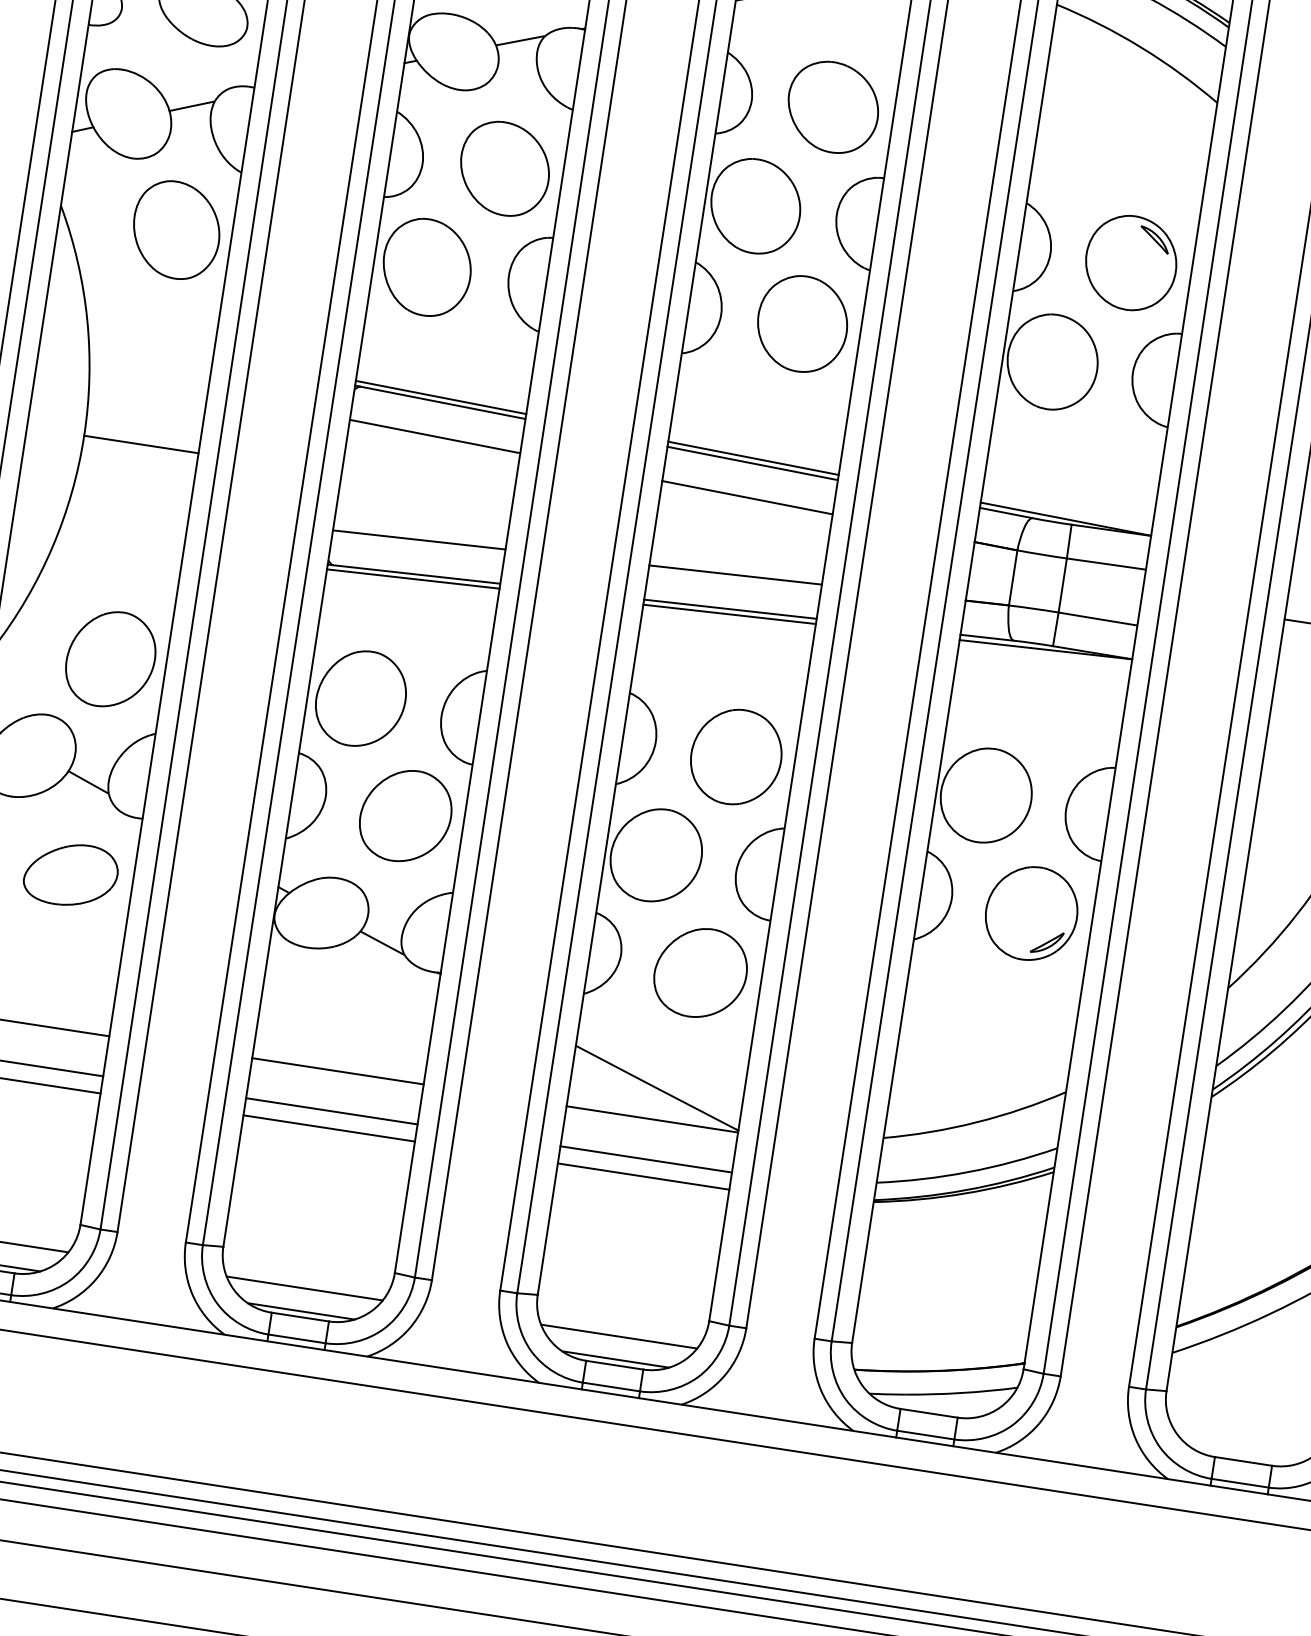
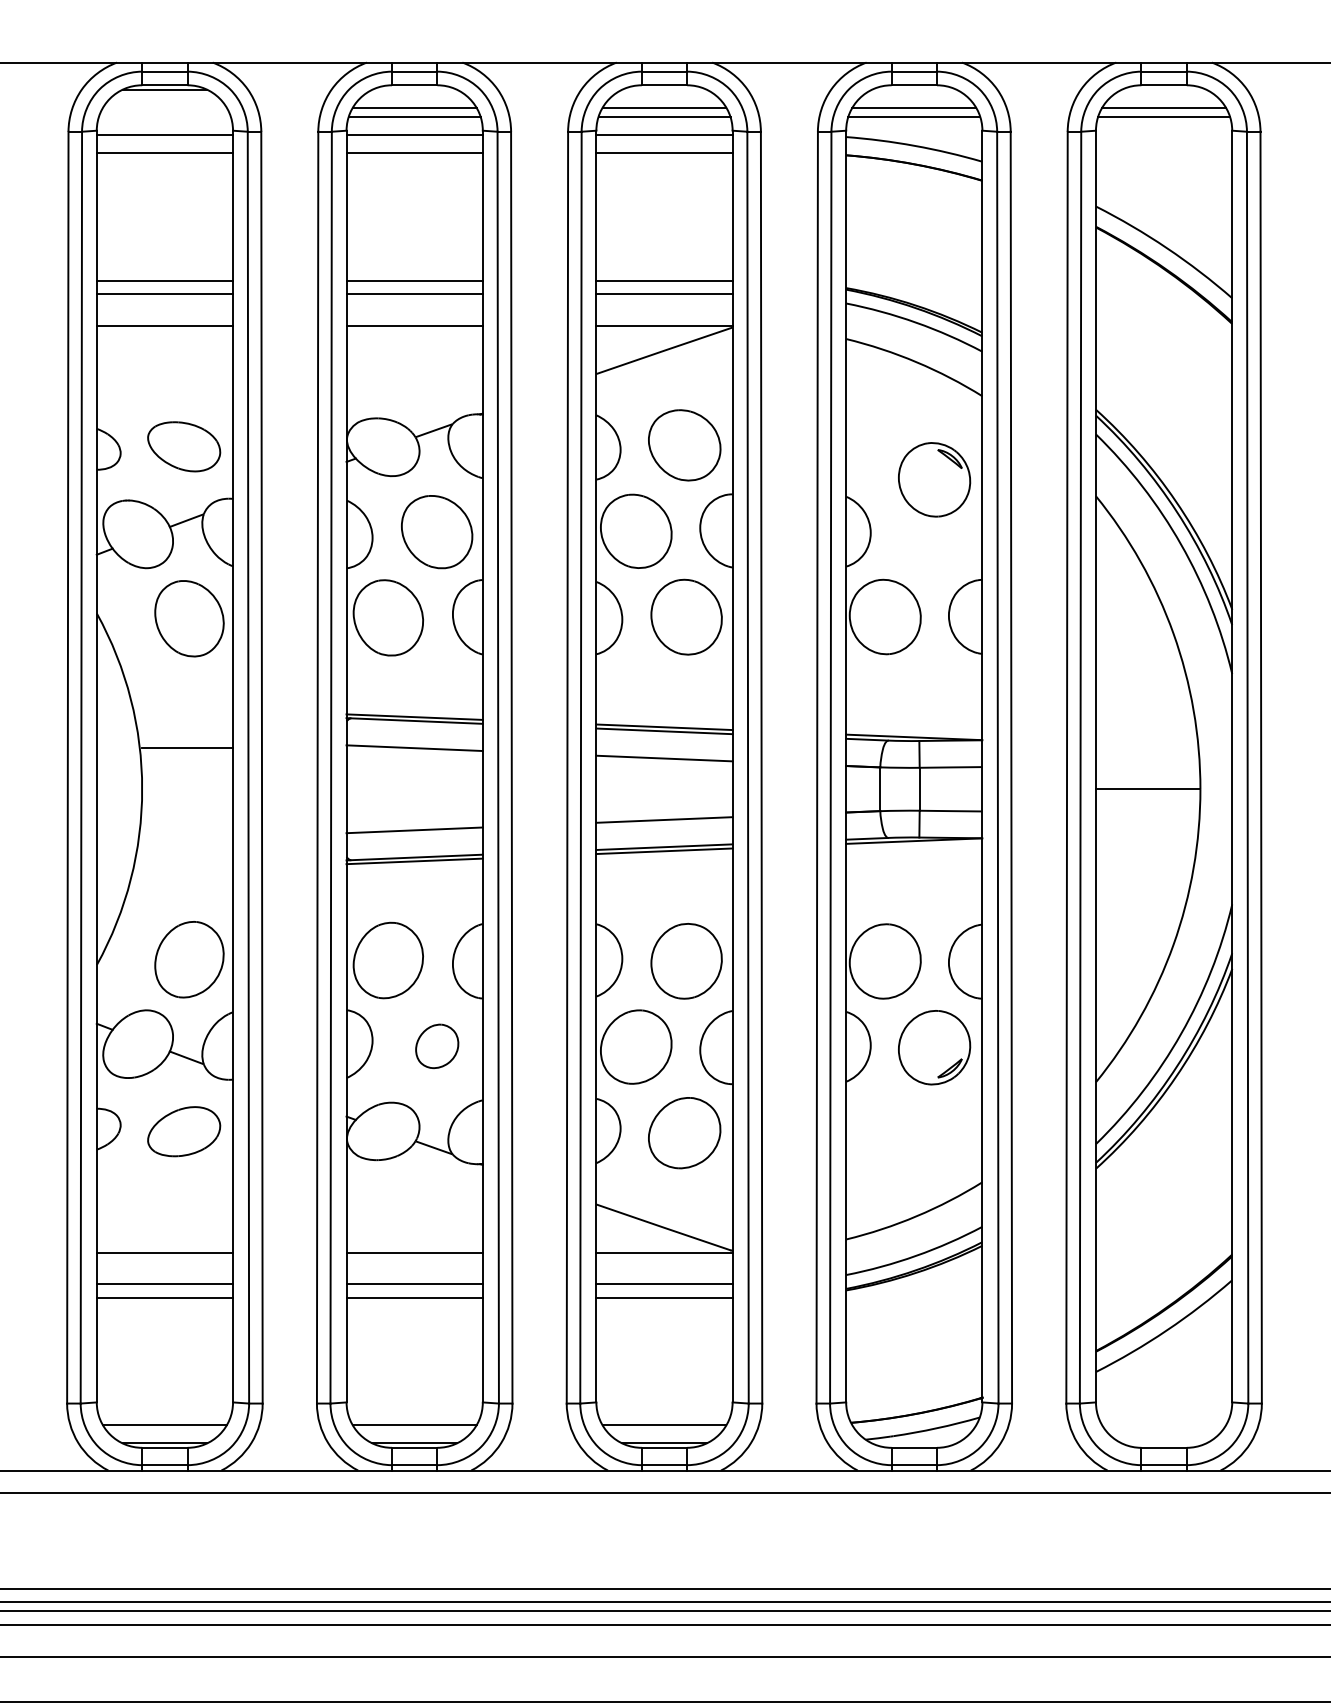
part: (1131, 262) -> (934, 479), moved
line: (141, 444) -> (187, 748), moved
part: (406, 816) -> (437, 1046), size x0.6

